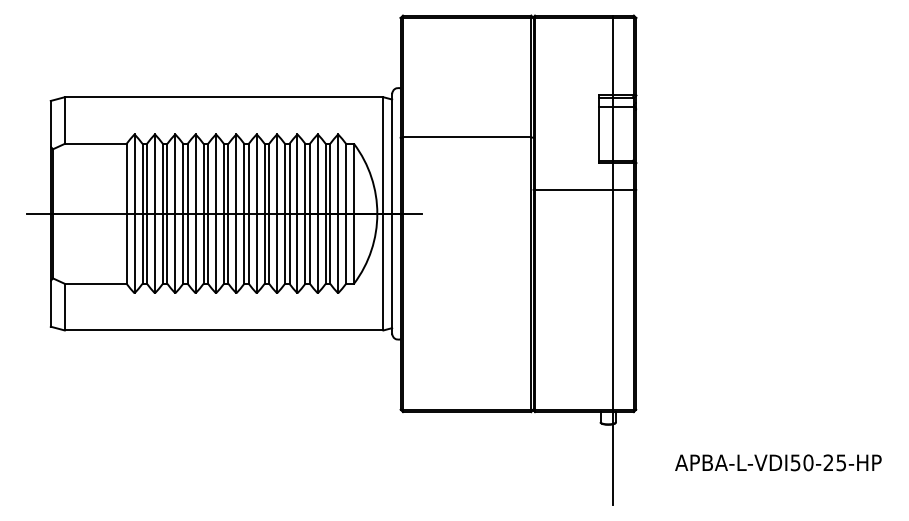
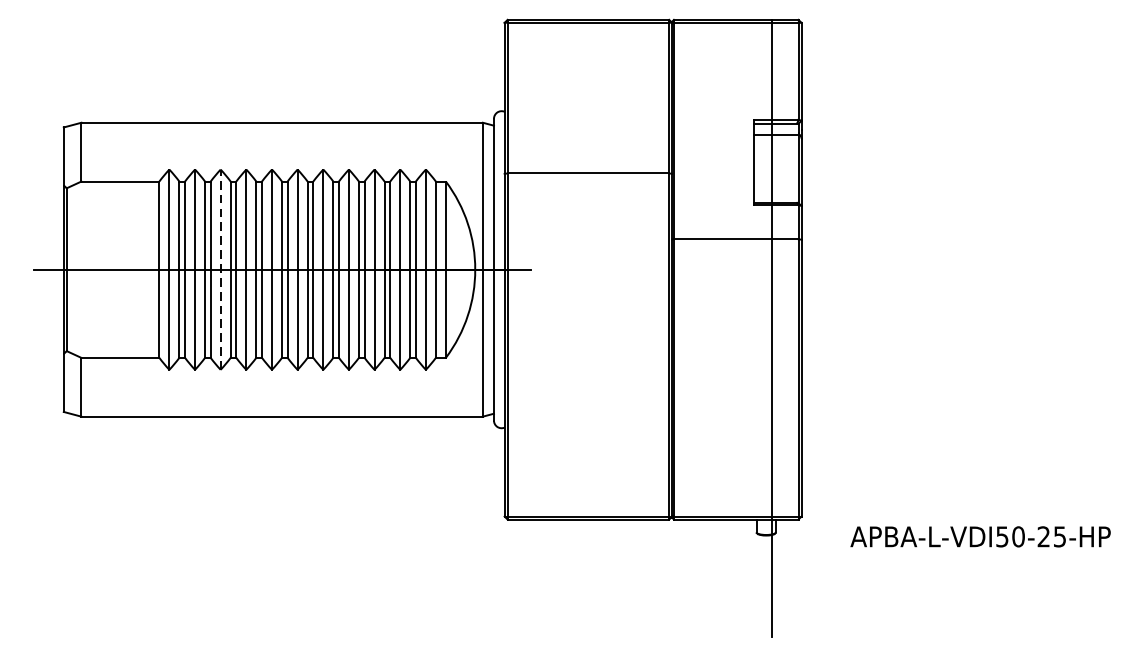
line: (175, 213) -> (220, 269), solid -> dashed
text: (778, 462) -> (980, 536), moved

